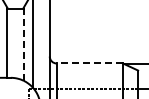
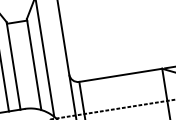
line: (23, 43) -> (33, 63), dashed -> solid
line: (89, 63) -> (120, 75), dashed -> solid

